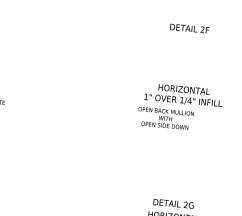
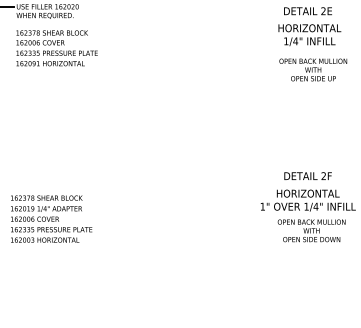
text: (189, 28) -> (307, 175), moved
text: (165, 118) -> (311, 230), moved

